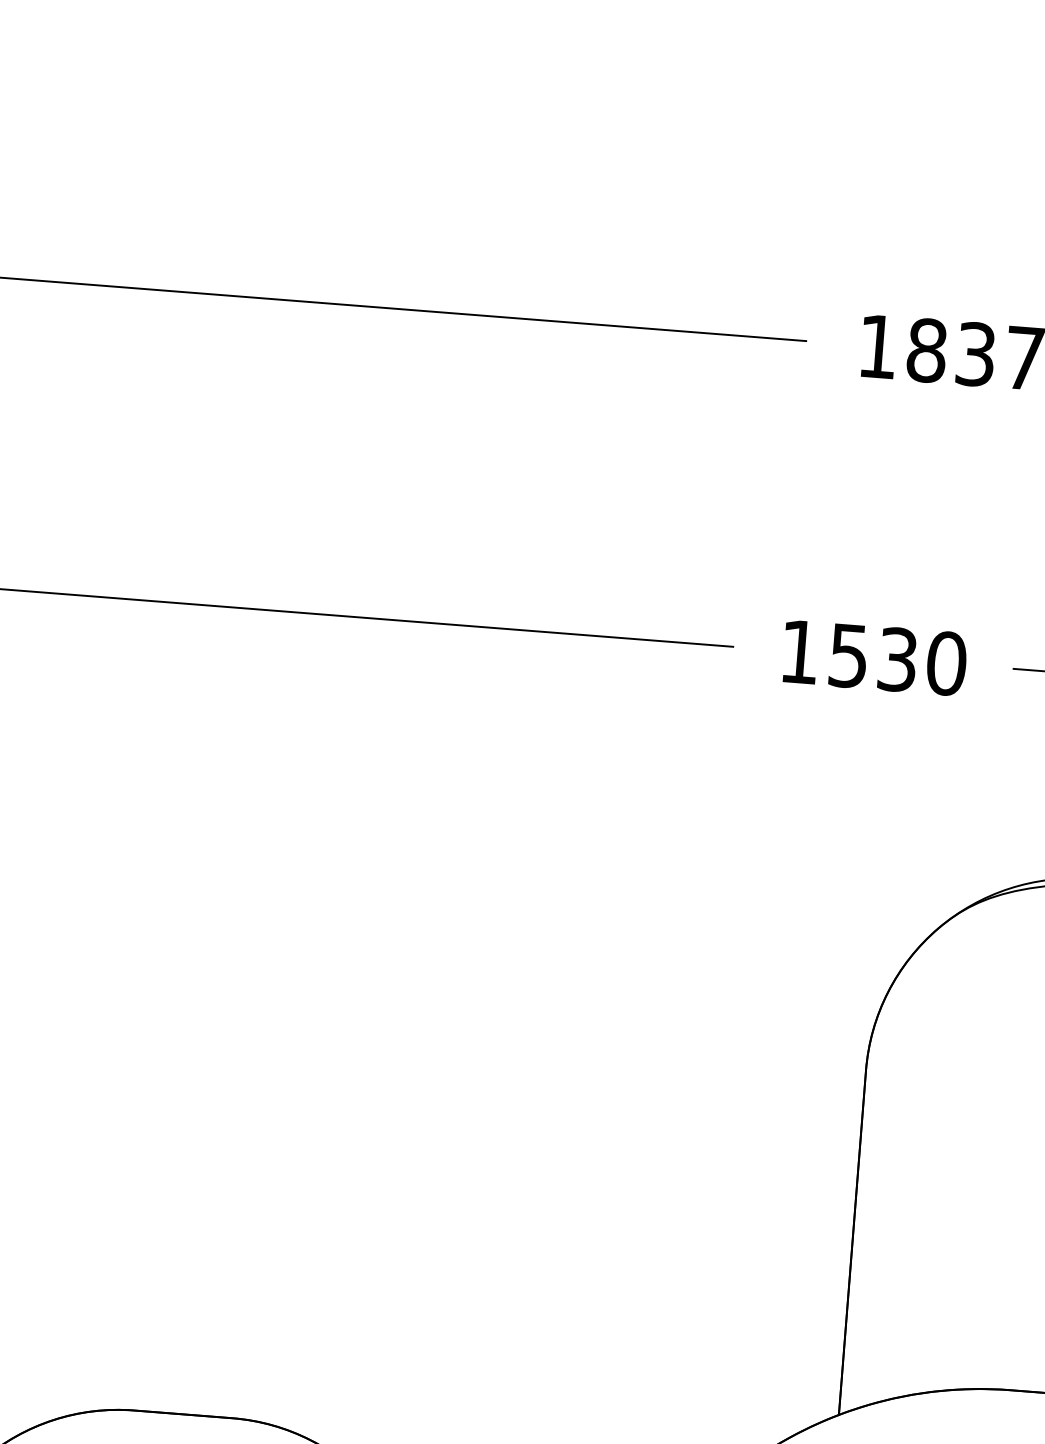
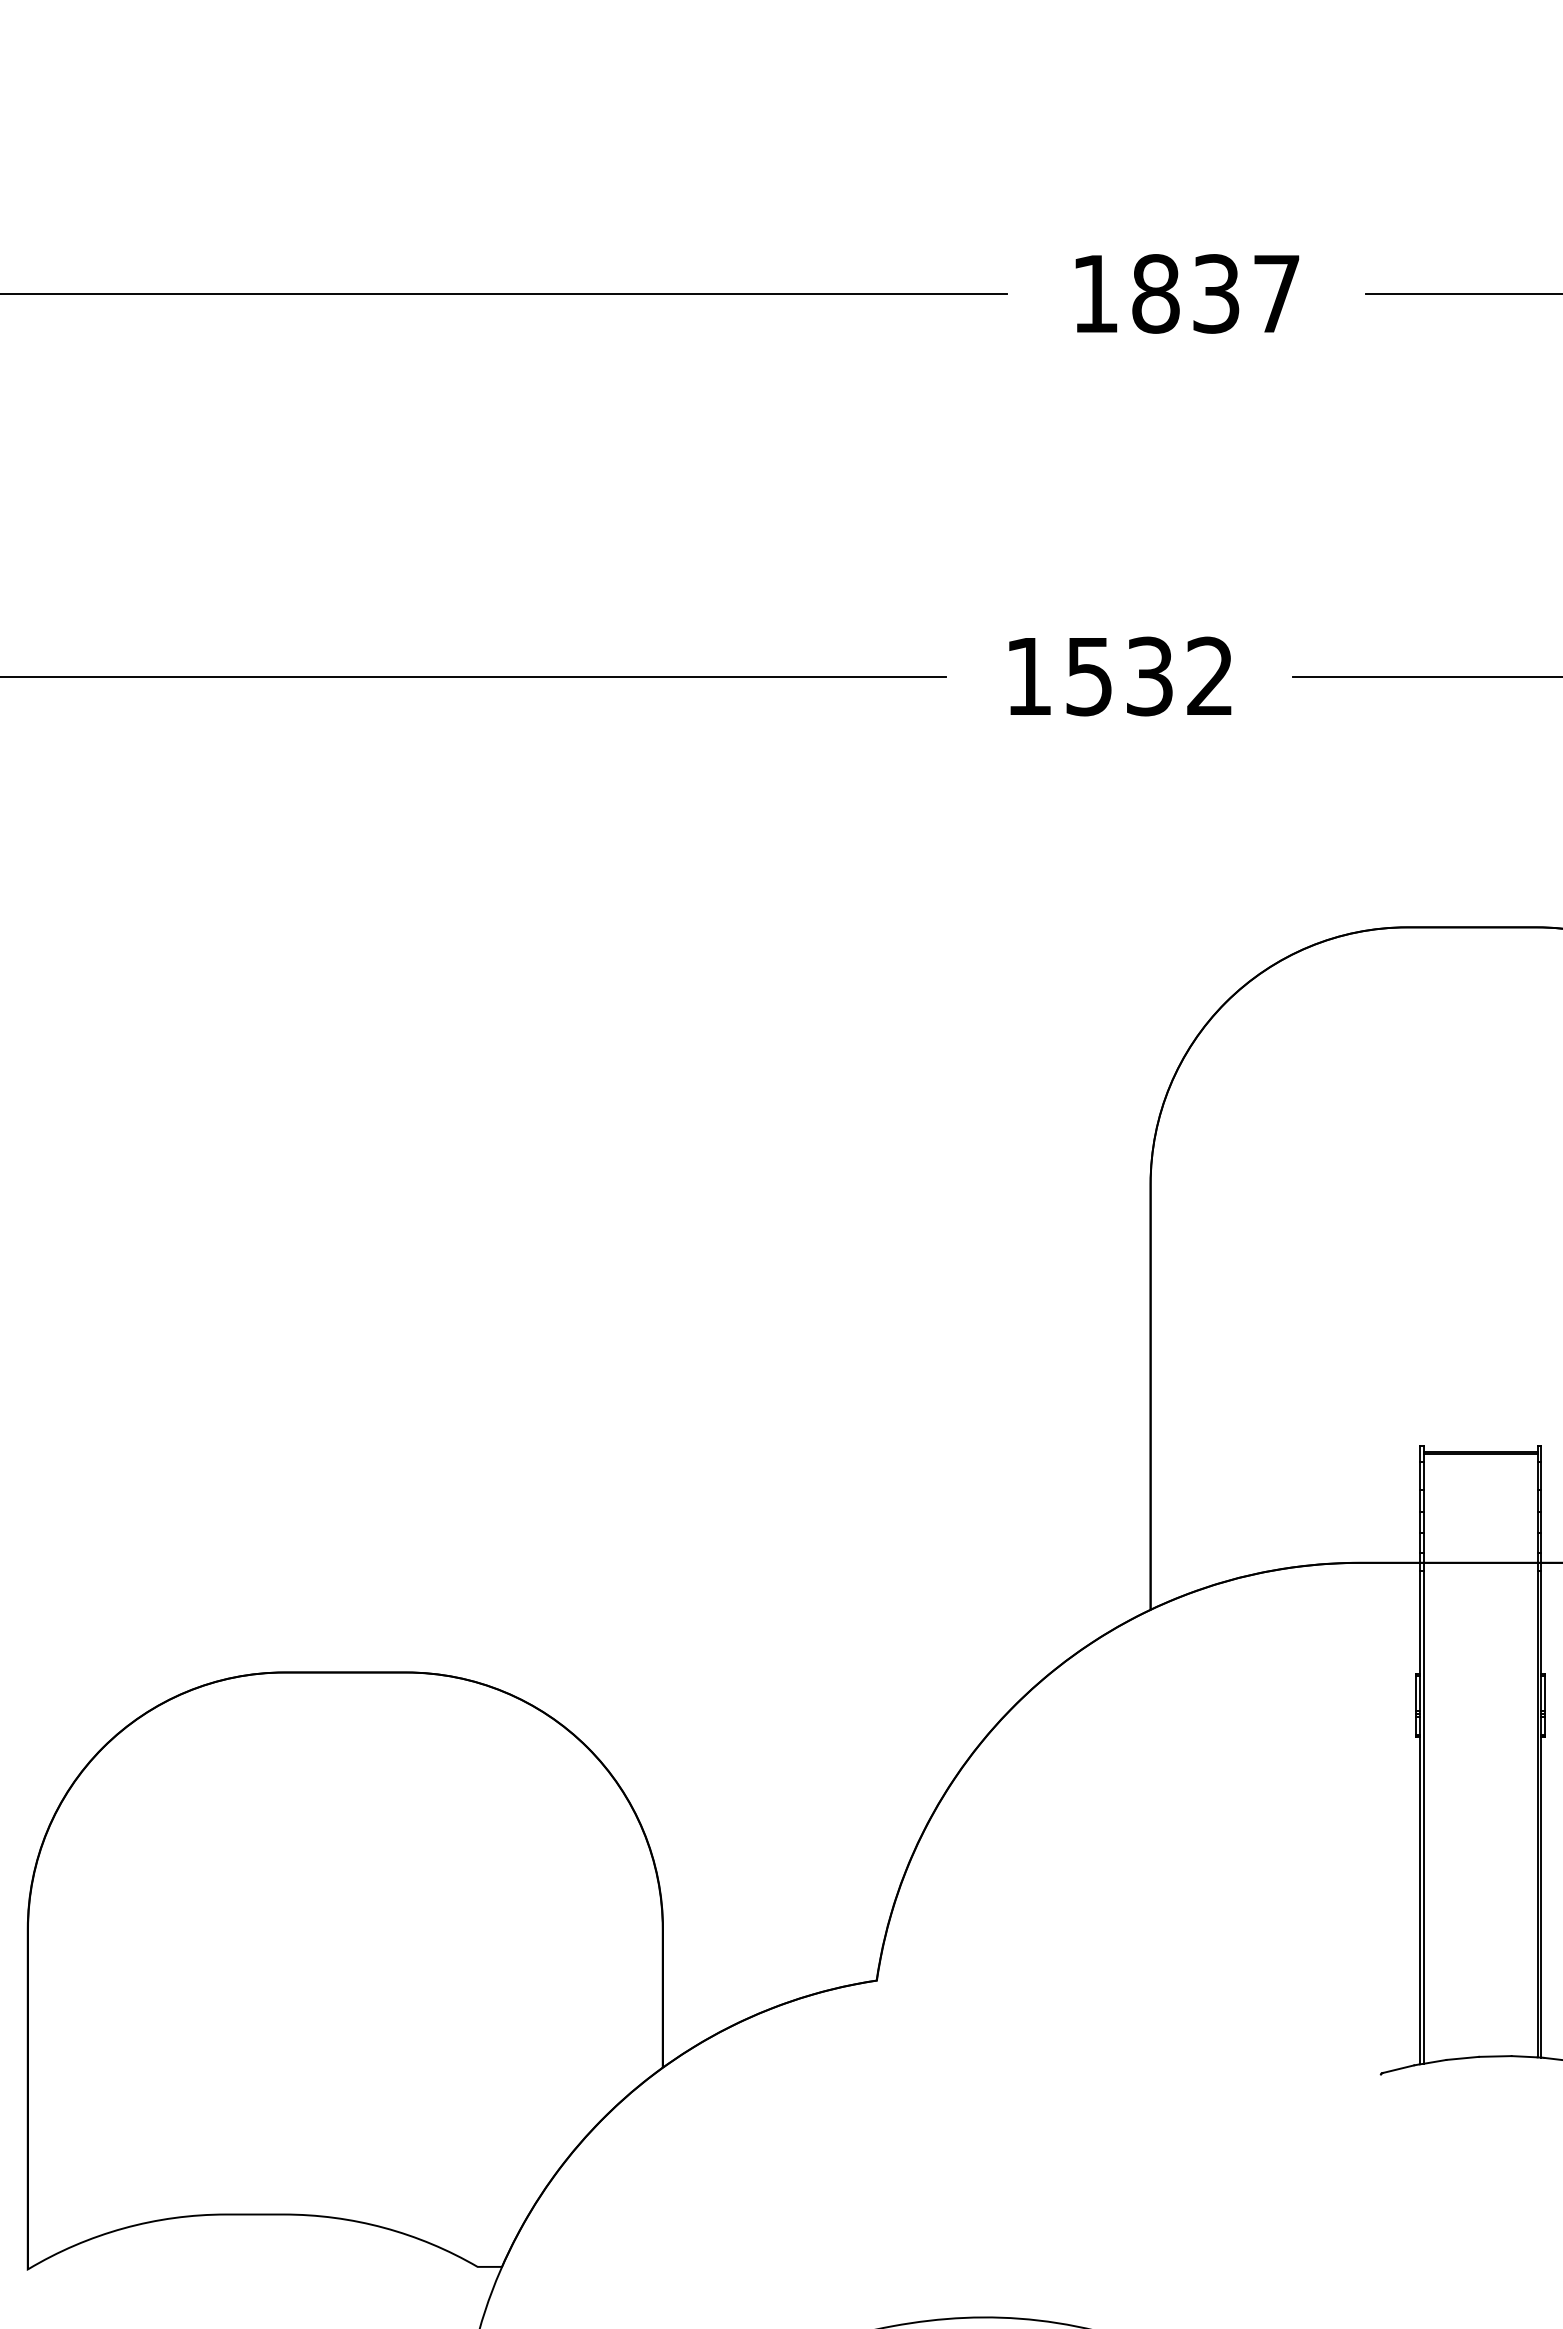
text: (946, 663) -> (1210, 676), 1530 -> 1532

